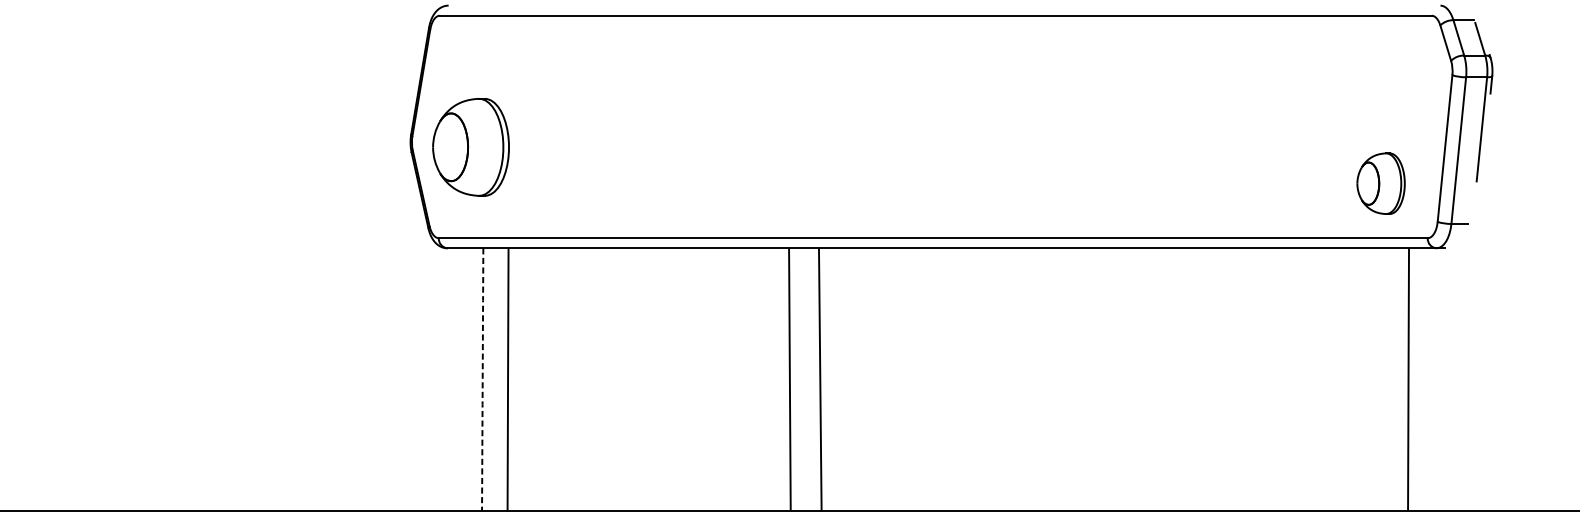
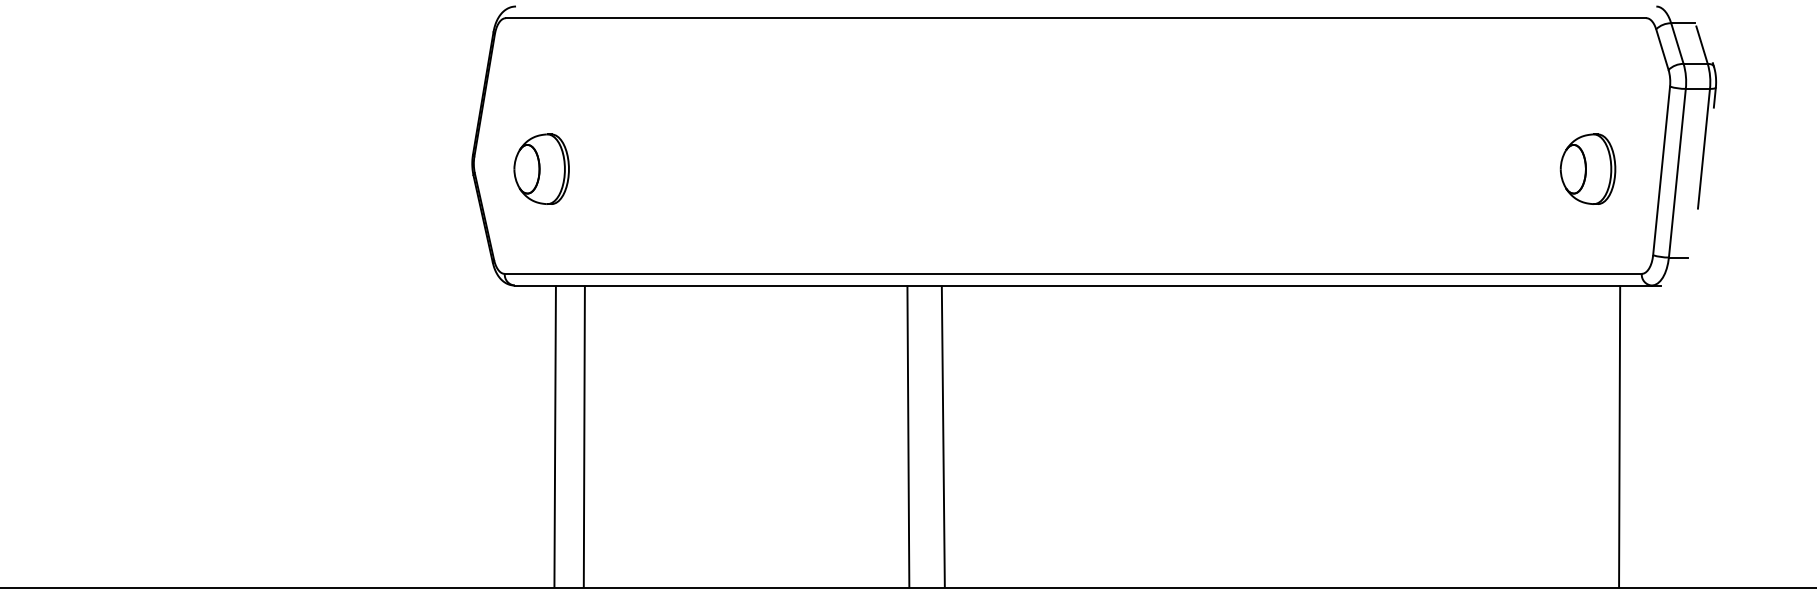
part: (470, 146) -> (541, 168), size x0.62
part: (1380, 183) -> (1587, 168), moved
line: (482, 379) -> (555, 436), dashed -> solid

